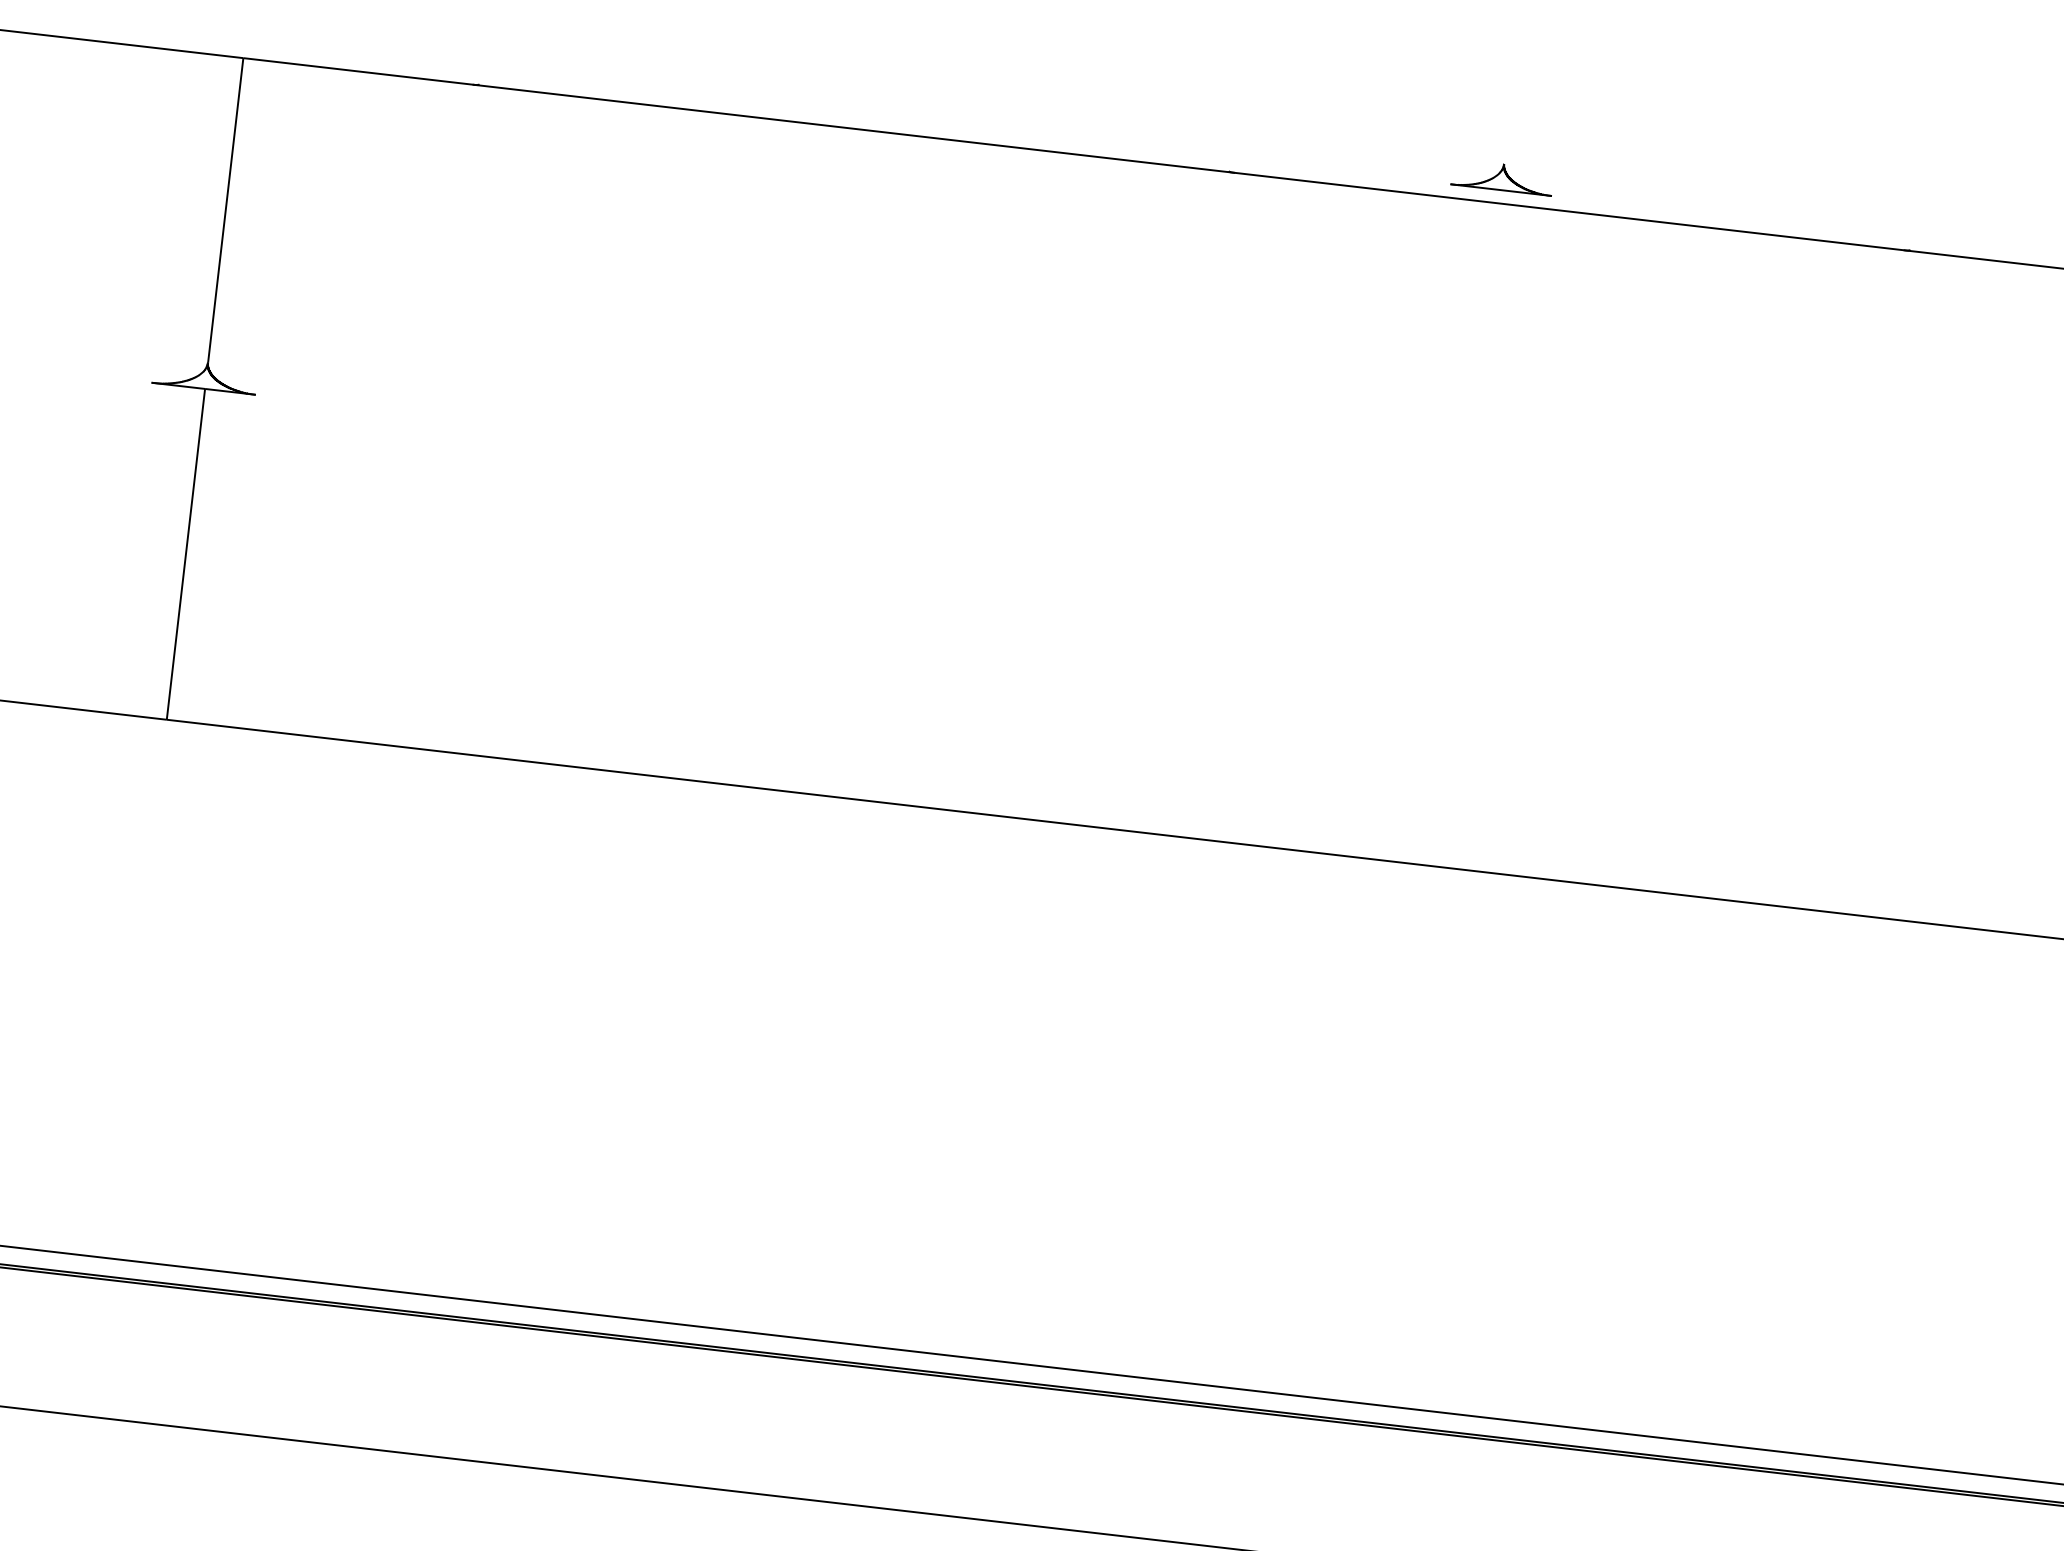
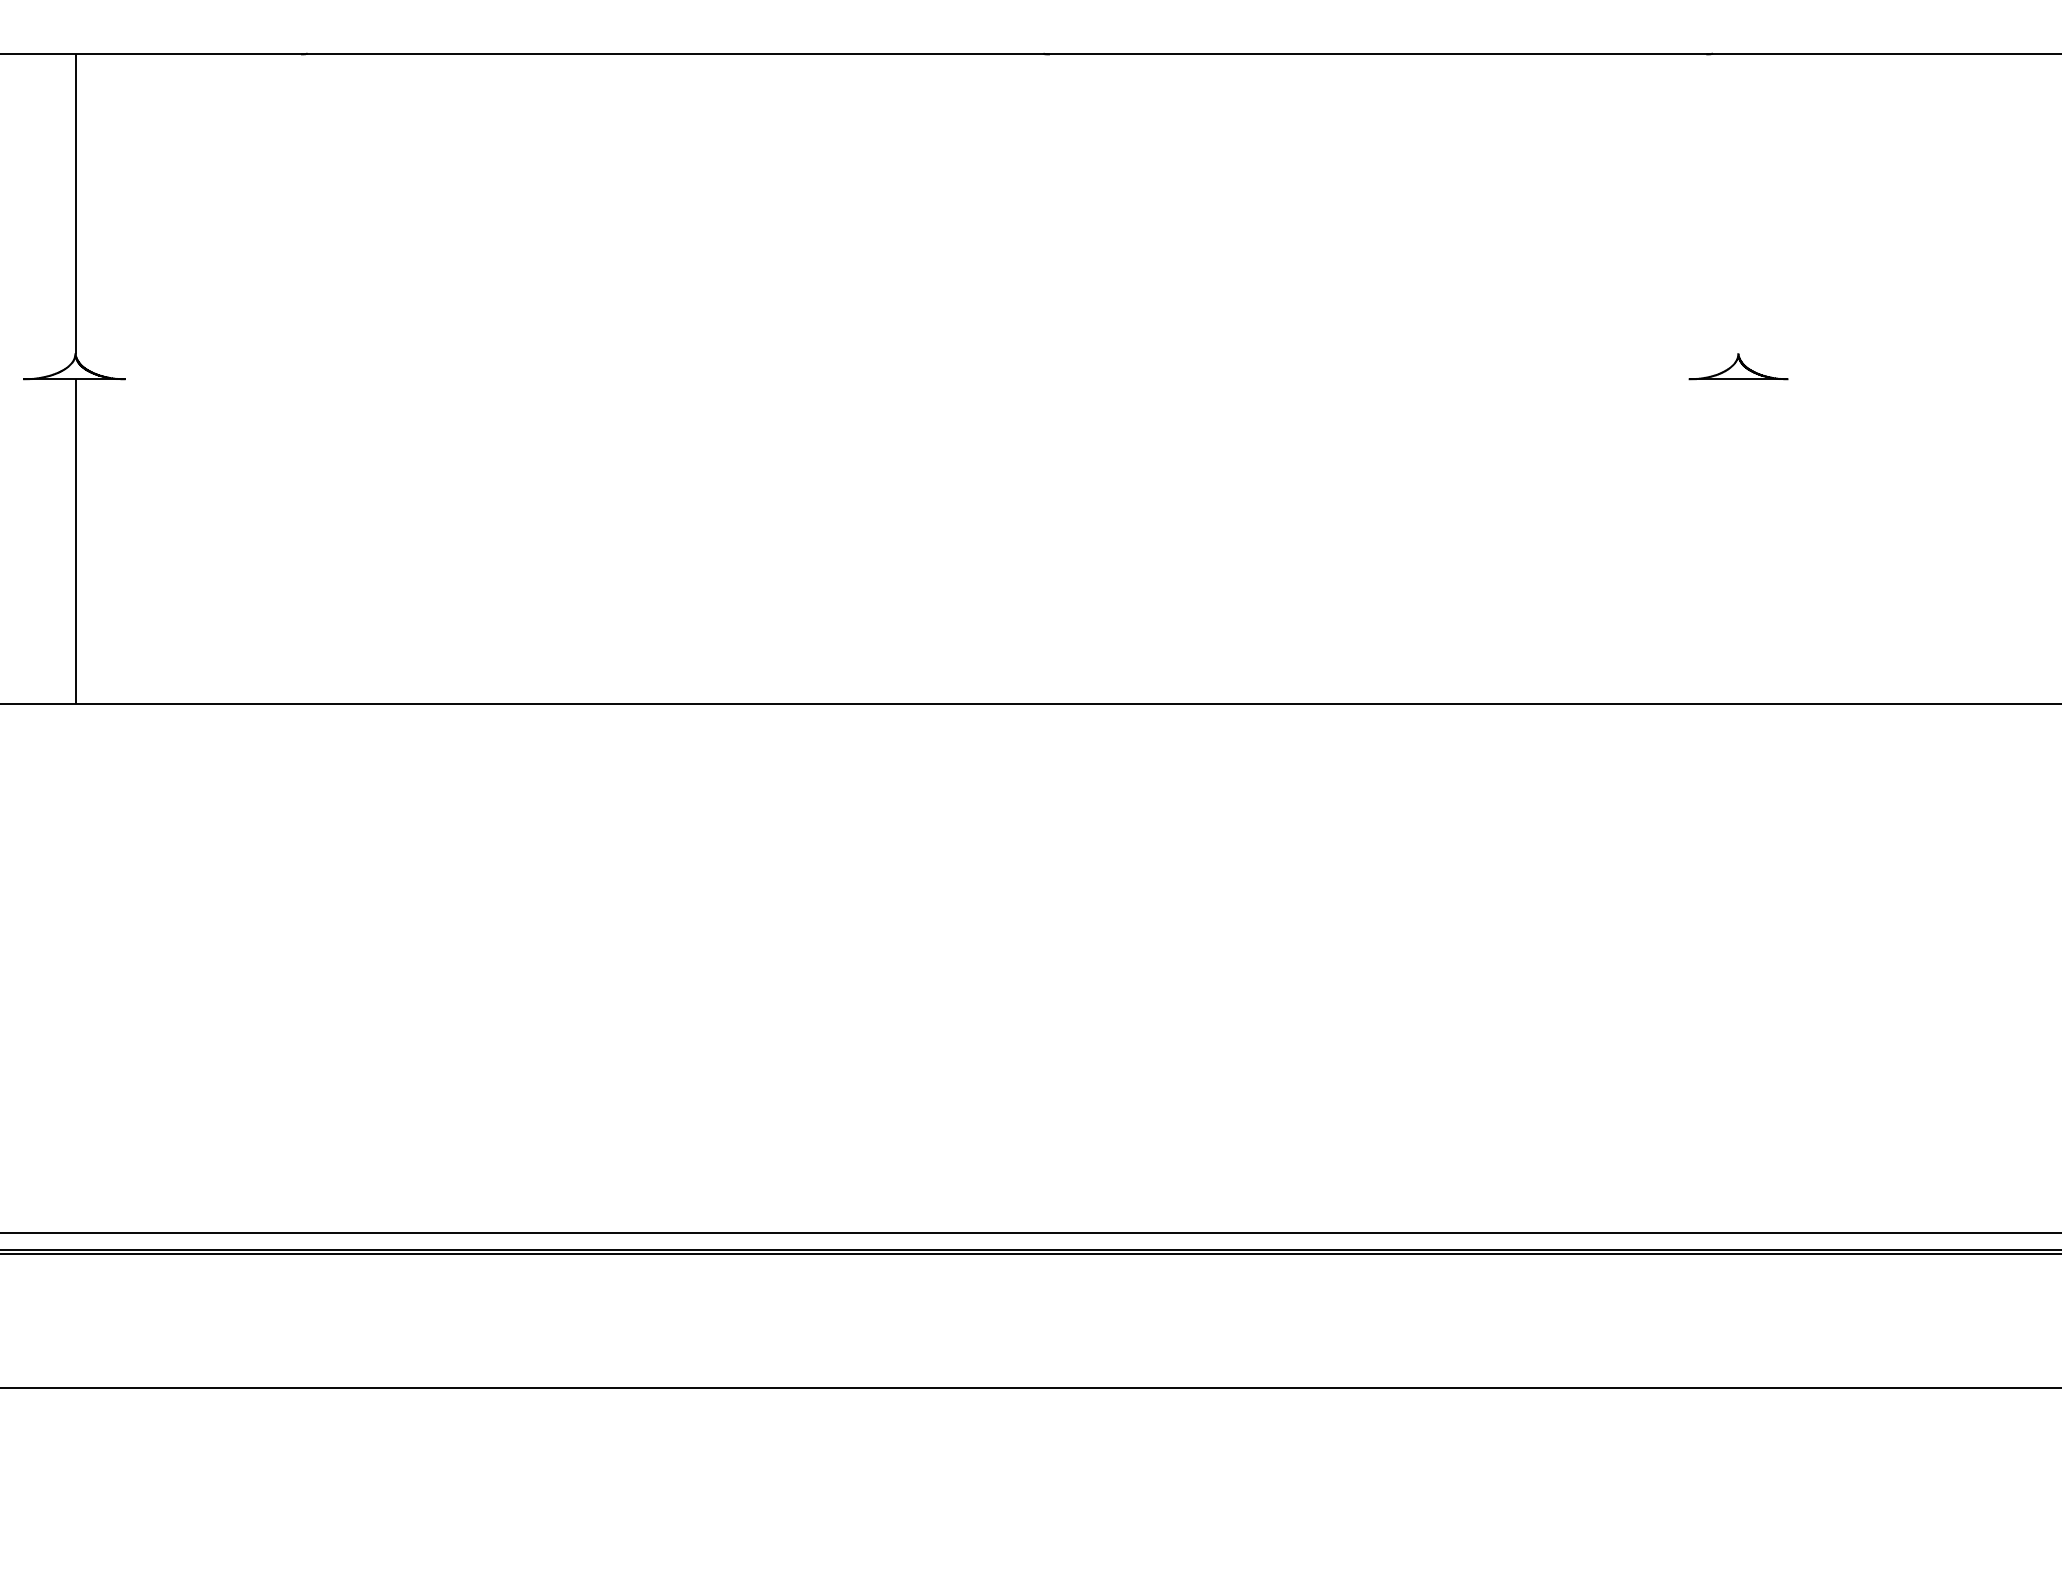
part: (1502, 177) -> (1738, 366), moved

